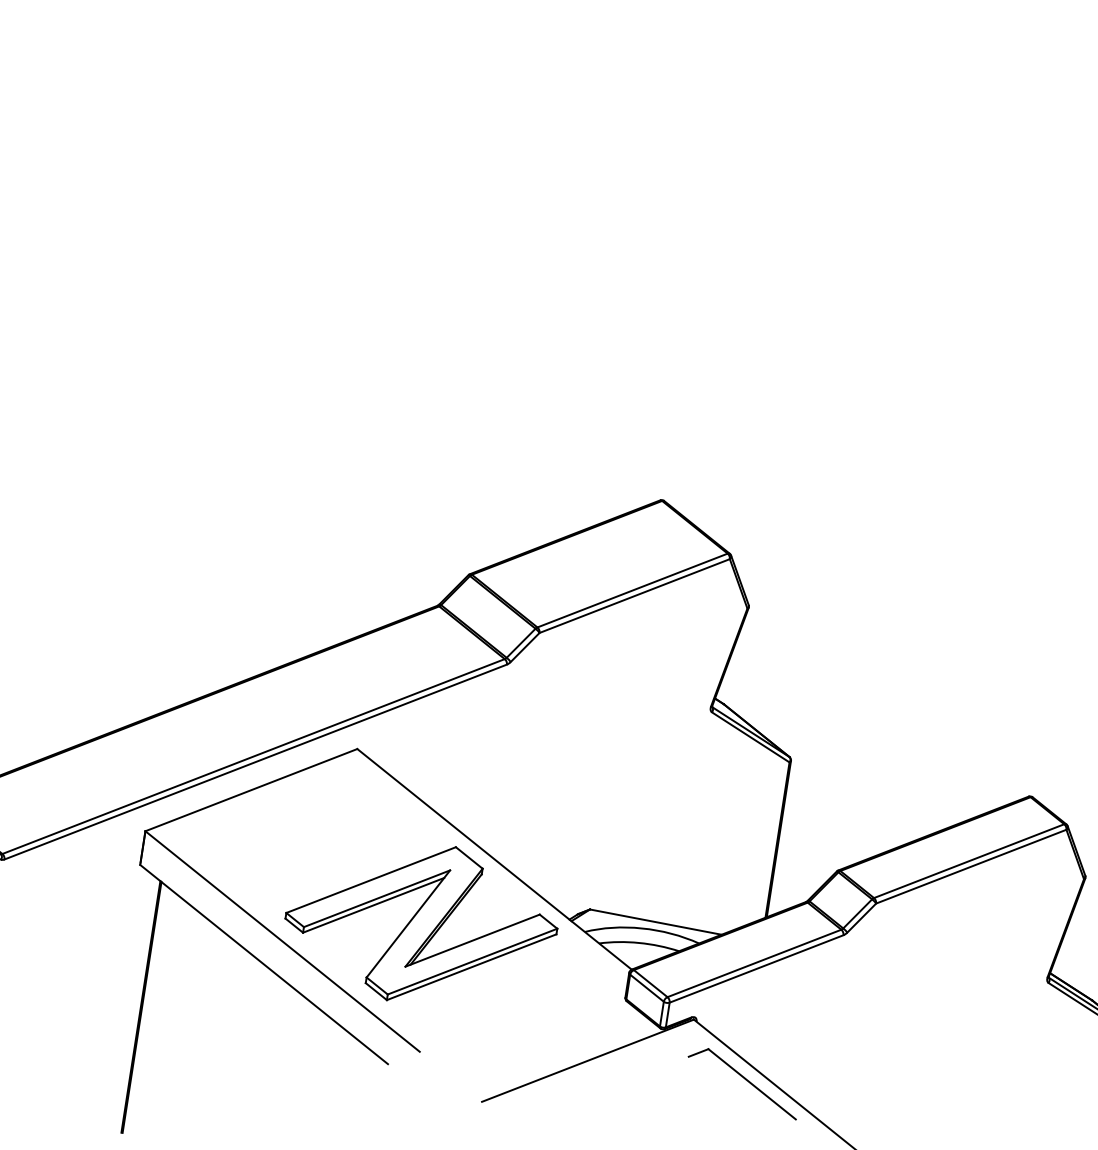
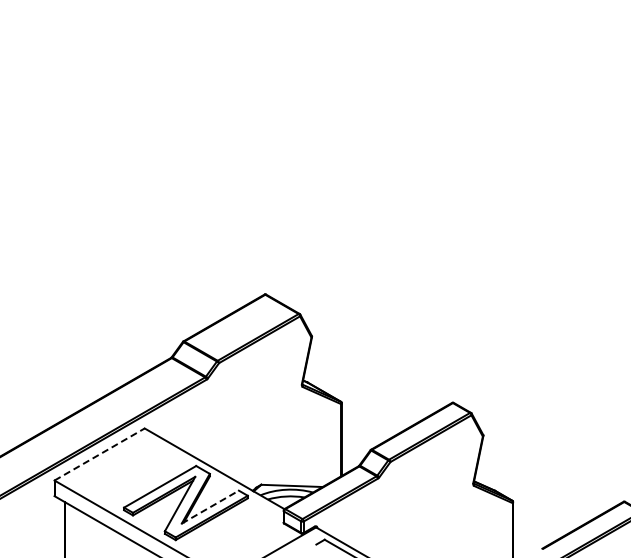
line: (253, 790) -> (100, 454), solid -> dashed
line: (472, 941) -> (210, 507), solid -> dashed

